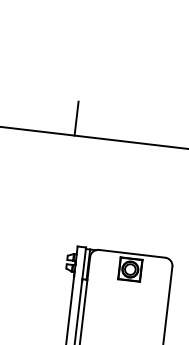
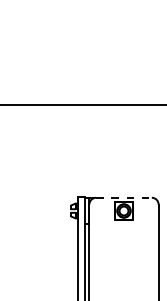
line: (76, 117) -> (64, 90), removed
line: (132, 253) -> (124, 197), solid -> dashed

